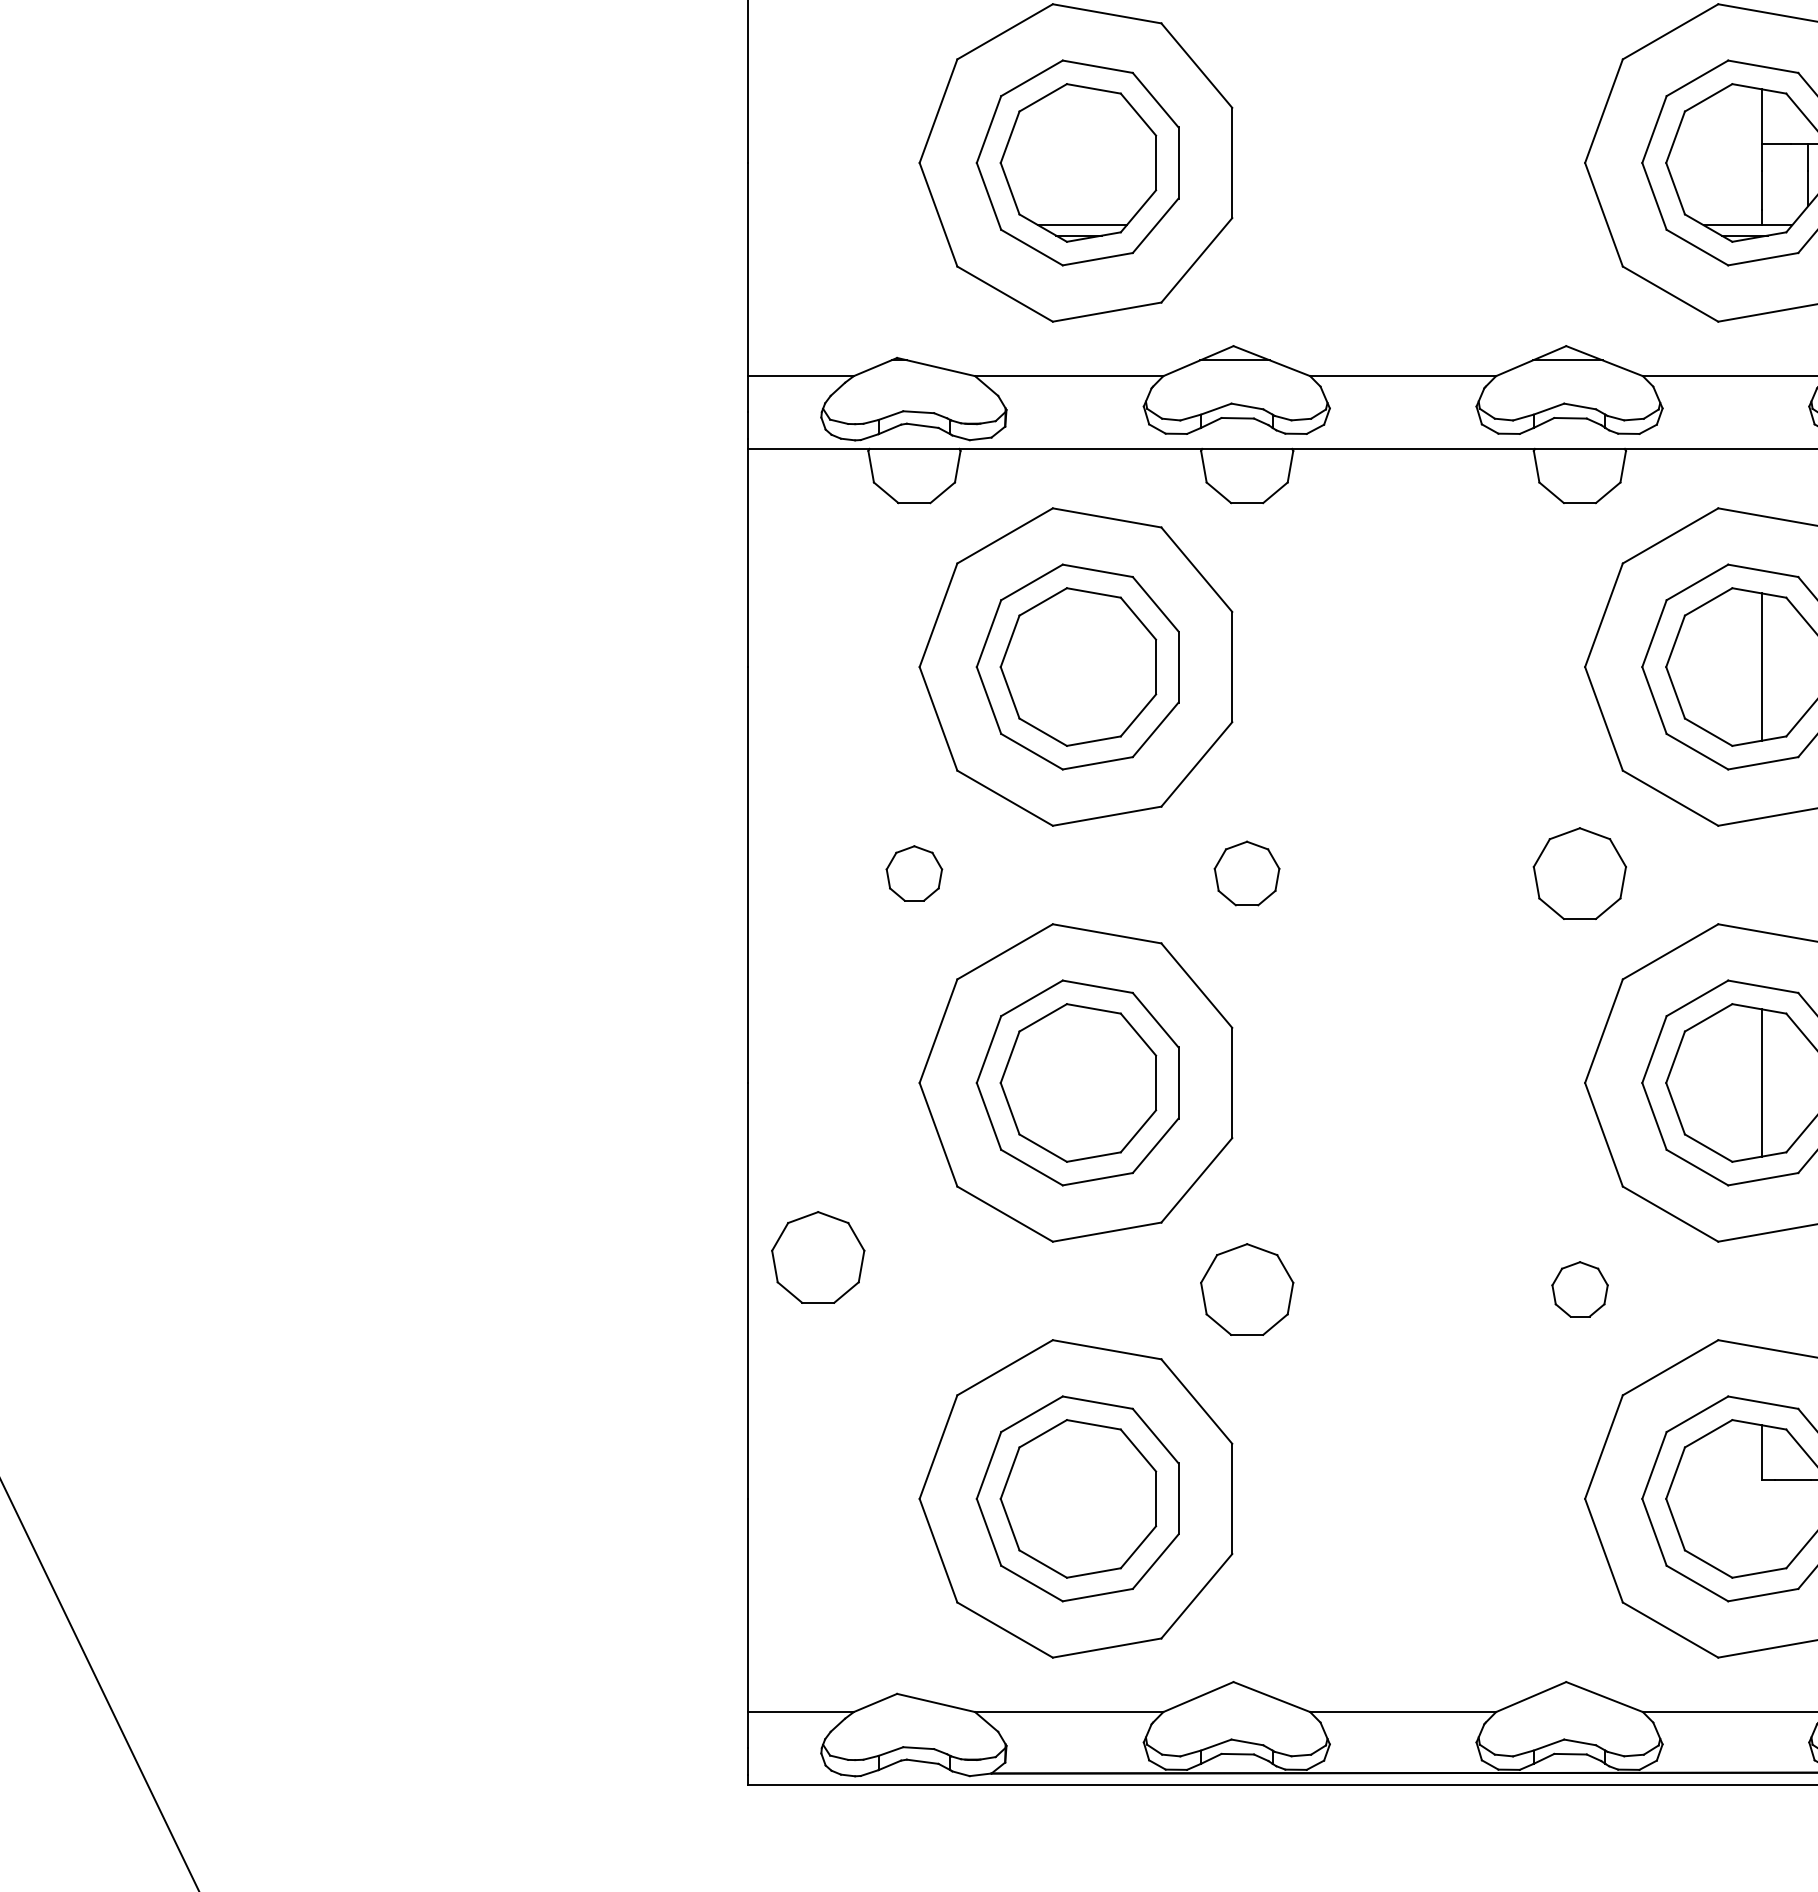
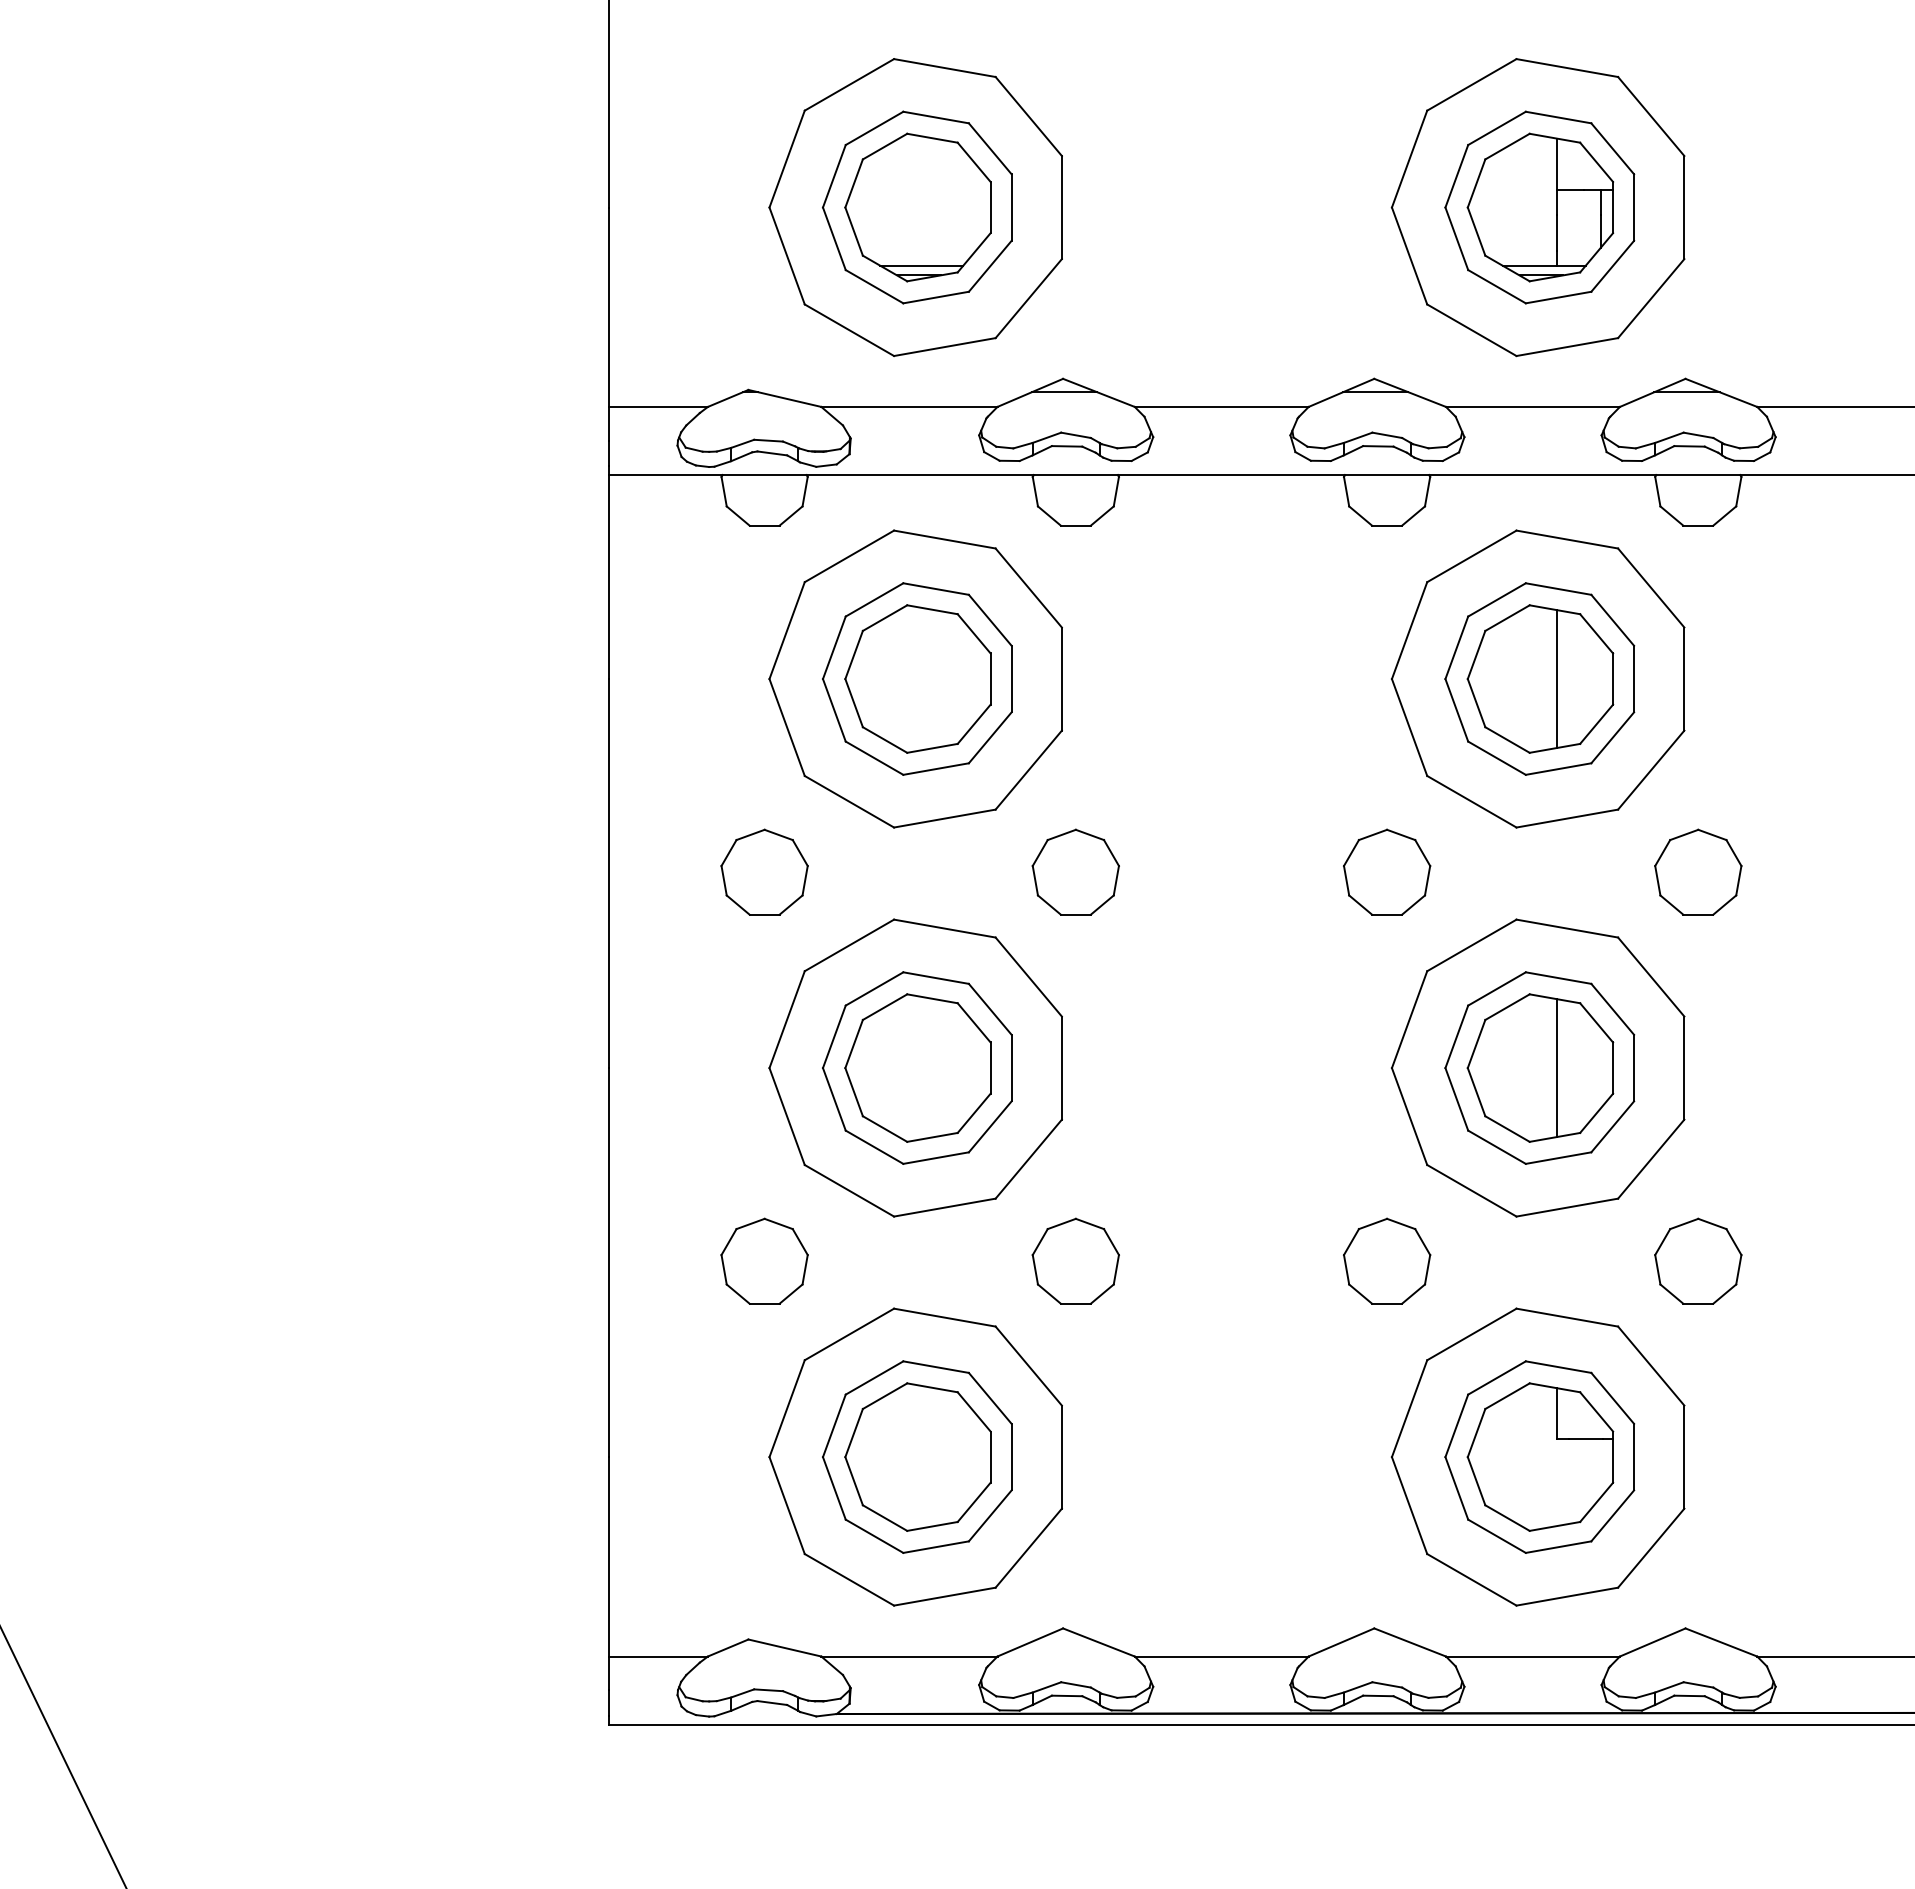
part: (914, 872) -> (764, 871), size x1.67
part: (1246, 872) -> (1075, 871), size x1.43
part: (818, 1256) -> (764, 1260), moved
part: (1580, 1288) -> (1387, 1260), size x1.67

